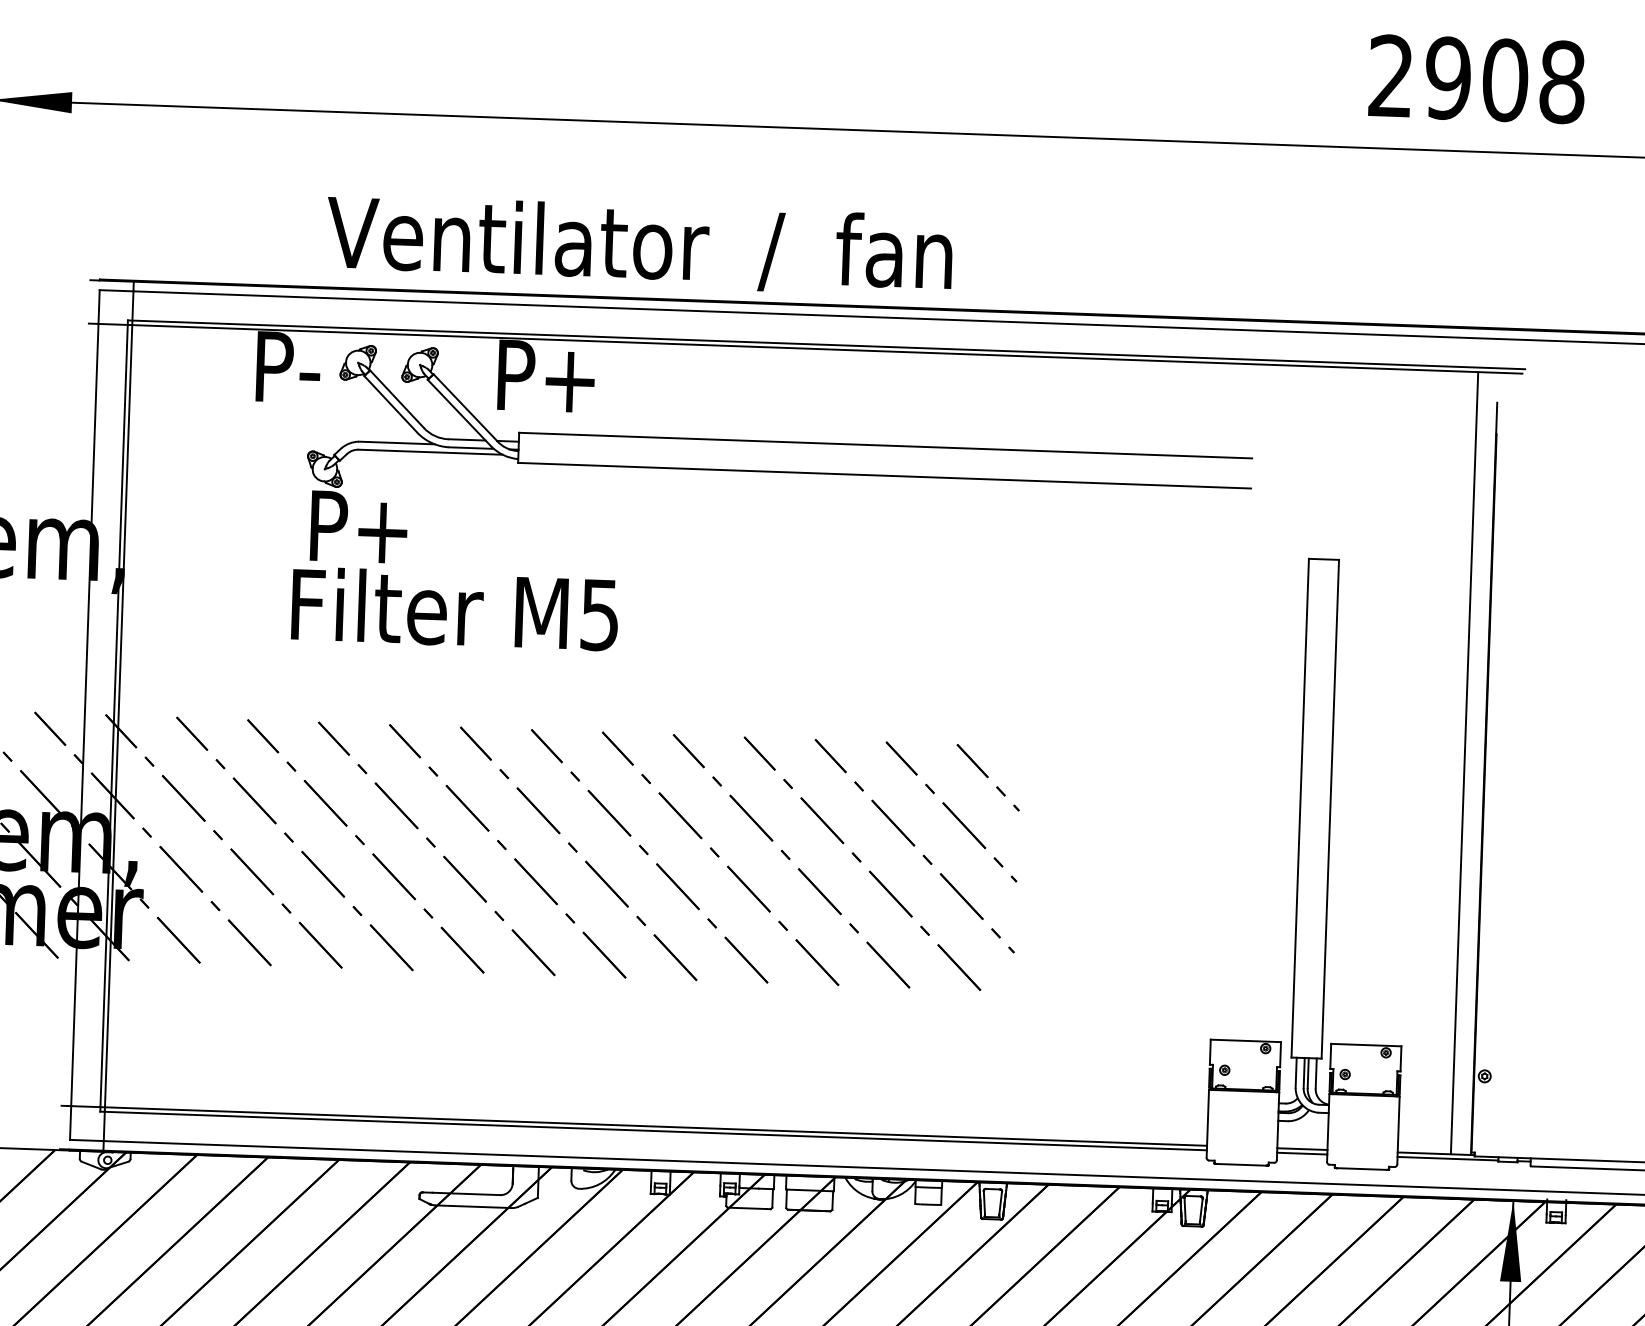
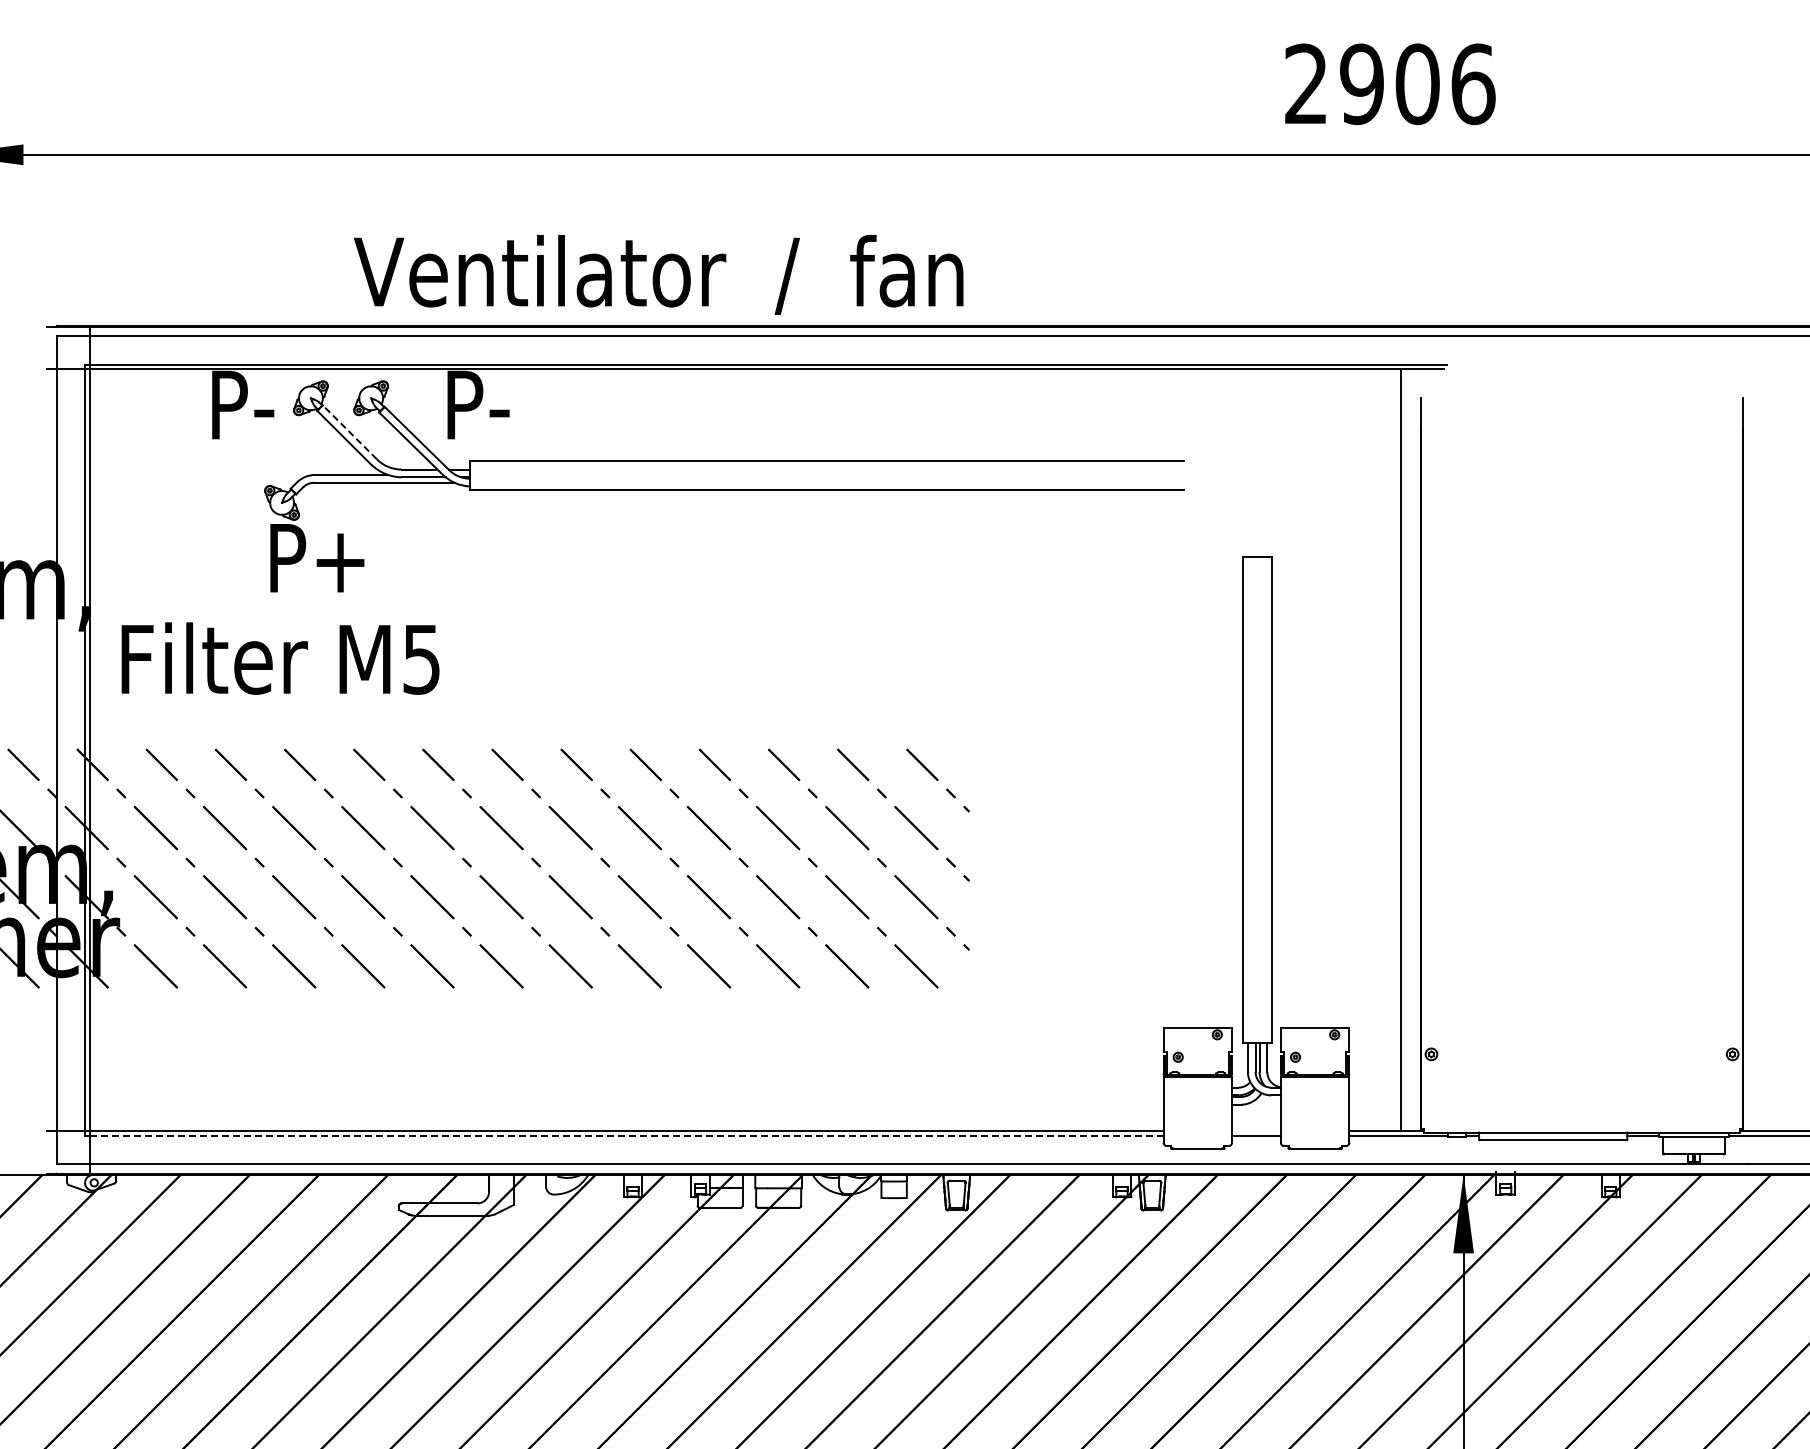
text: (1562, 81) -> (1473, 83), 2908 -> 2906
text: (639, 245) -> (658, 274), moved
text: (567, 381) -> (515, 409), P+ -> P-
line: (396, 398) -> (349, 431), solid -> dashed
text: (455, 608) -> (280, 658), moved
line: (655, 1130) -> (626, 1135), solid -> dashed
line: (1302, 1149) -> (1256, 1131), removed

